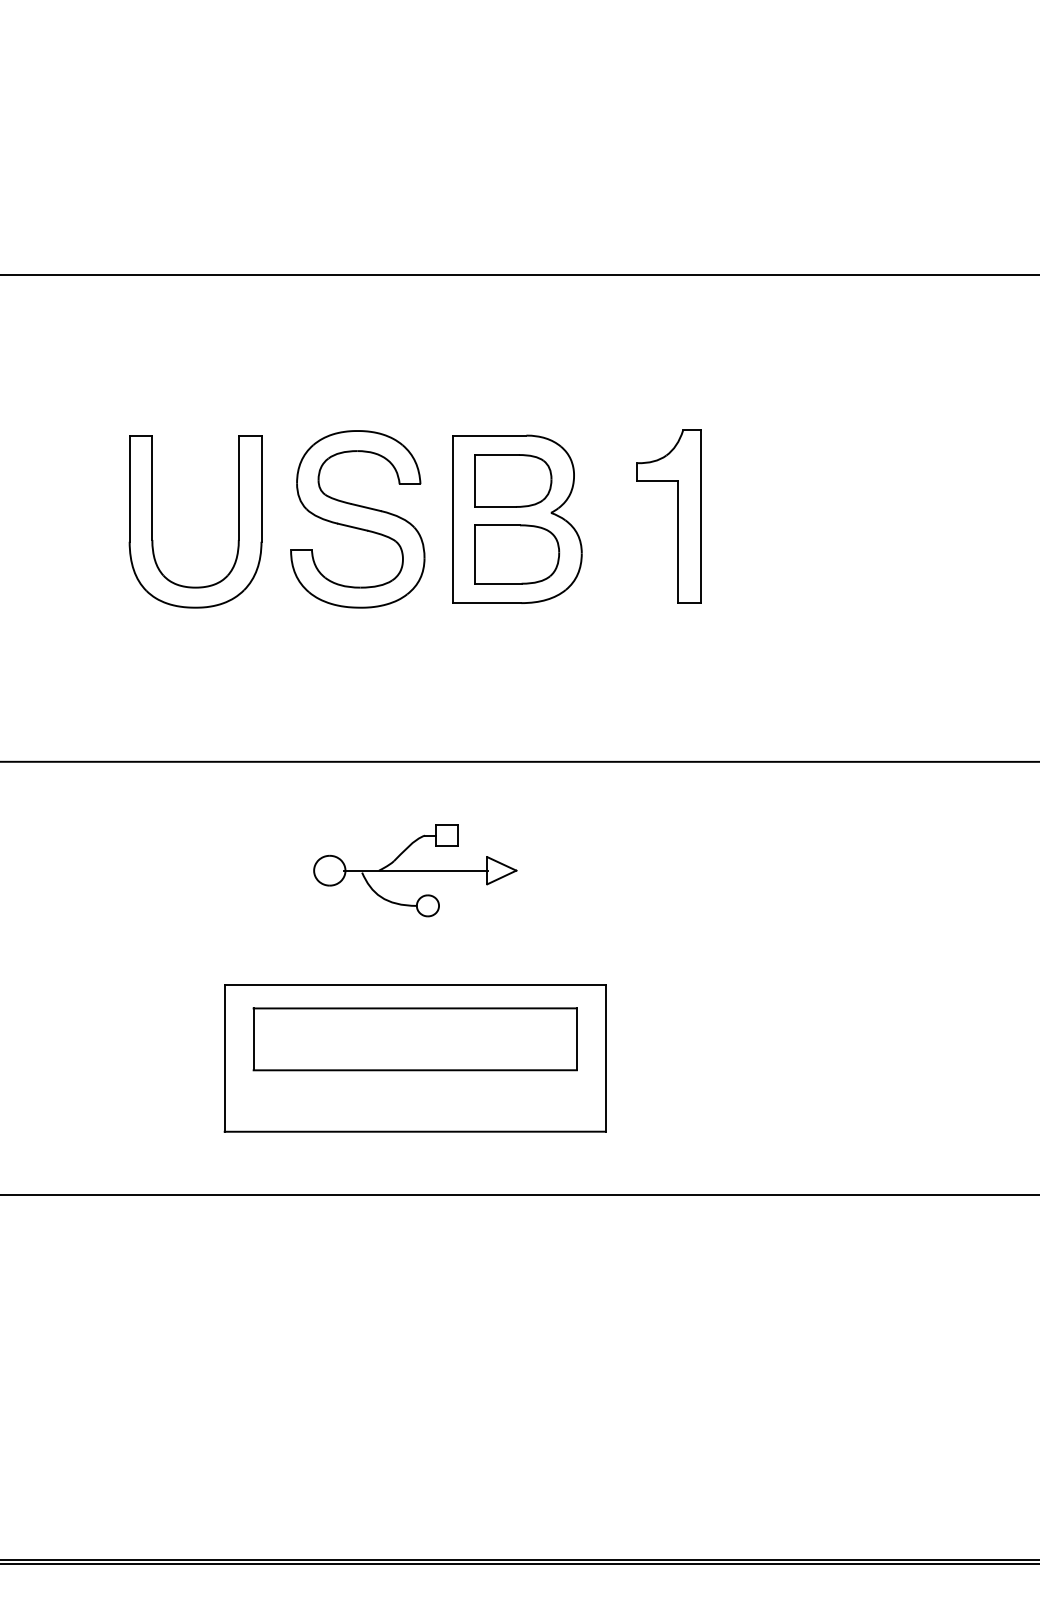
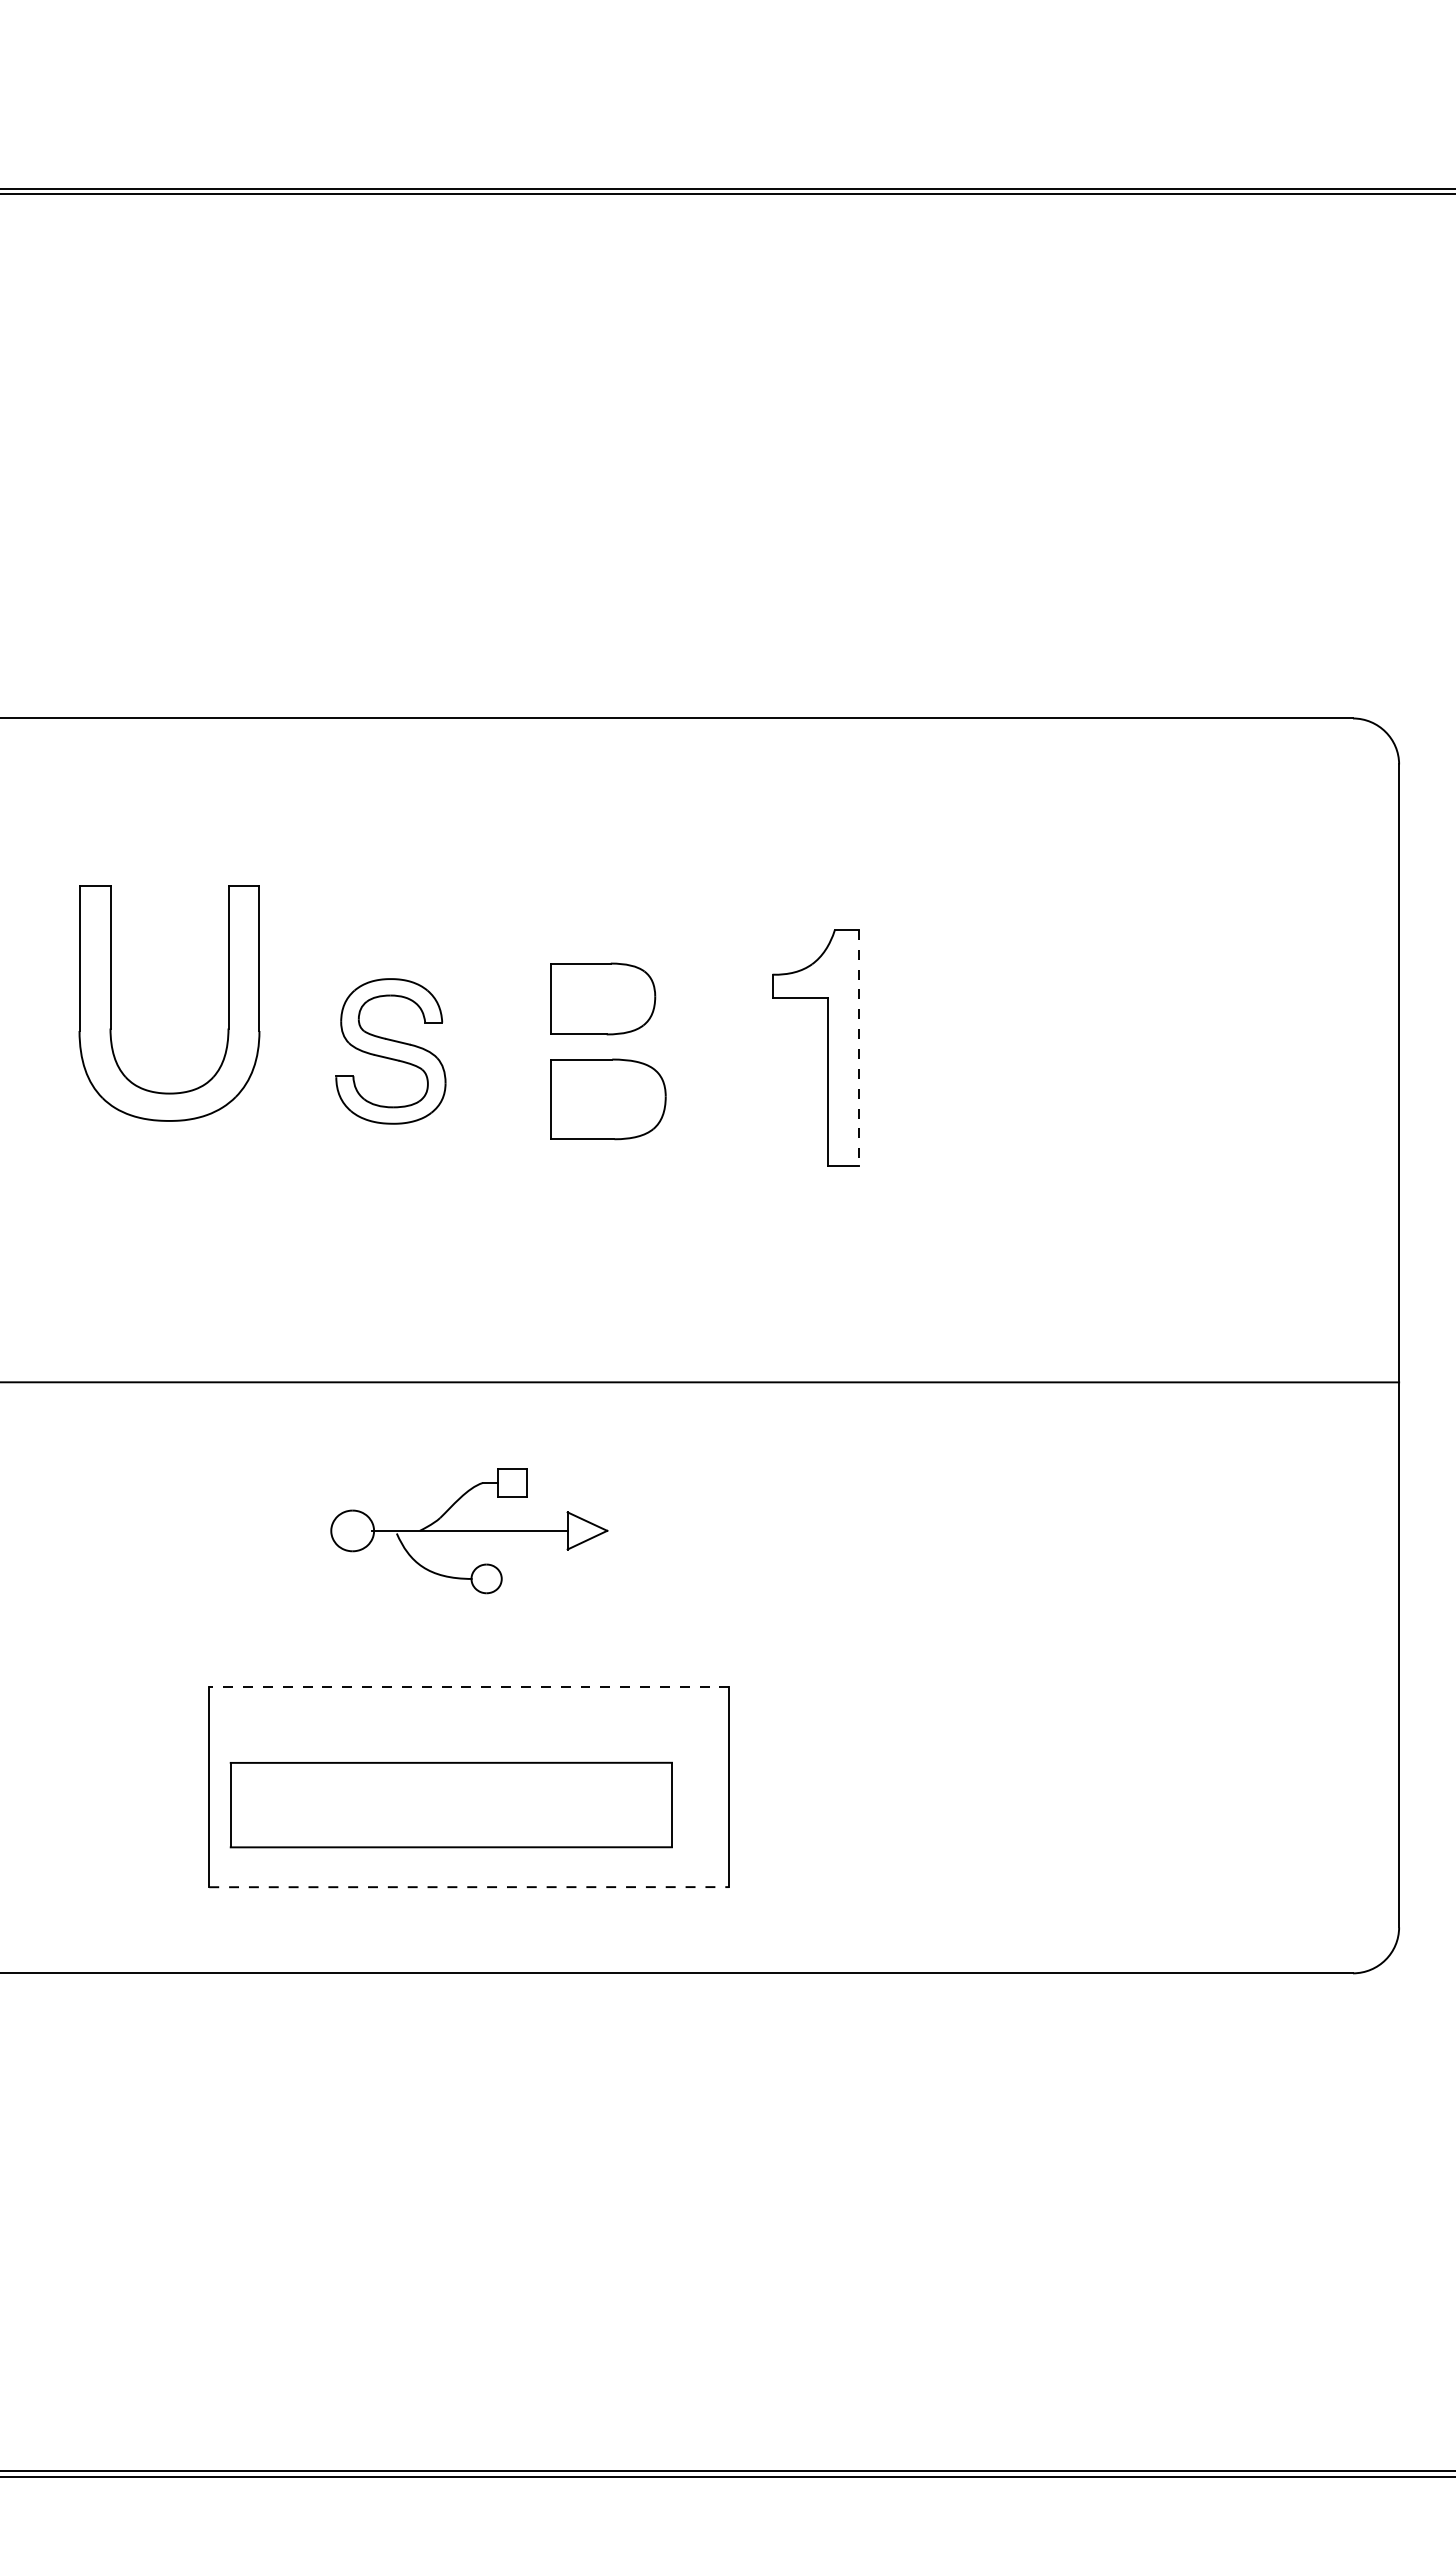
line: (700, 516) -> (858, 1047), solid -> dashed
part: (357, 519) -> (390, 1051), size x0.6
part: (517, 519) -> (608, 1051), removed
part: (153, 521) -> (111, 1003), moved
line: (414, 985) -> (468, 1687), solid -> dashed
part: (414, 1038) -> (450, 1804), moved
line: (415, 1131) -> (469, 1887), solid -> dashed

